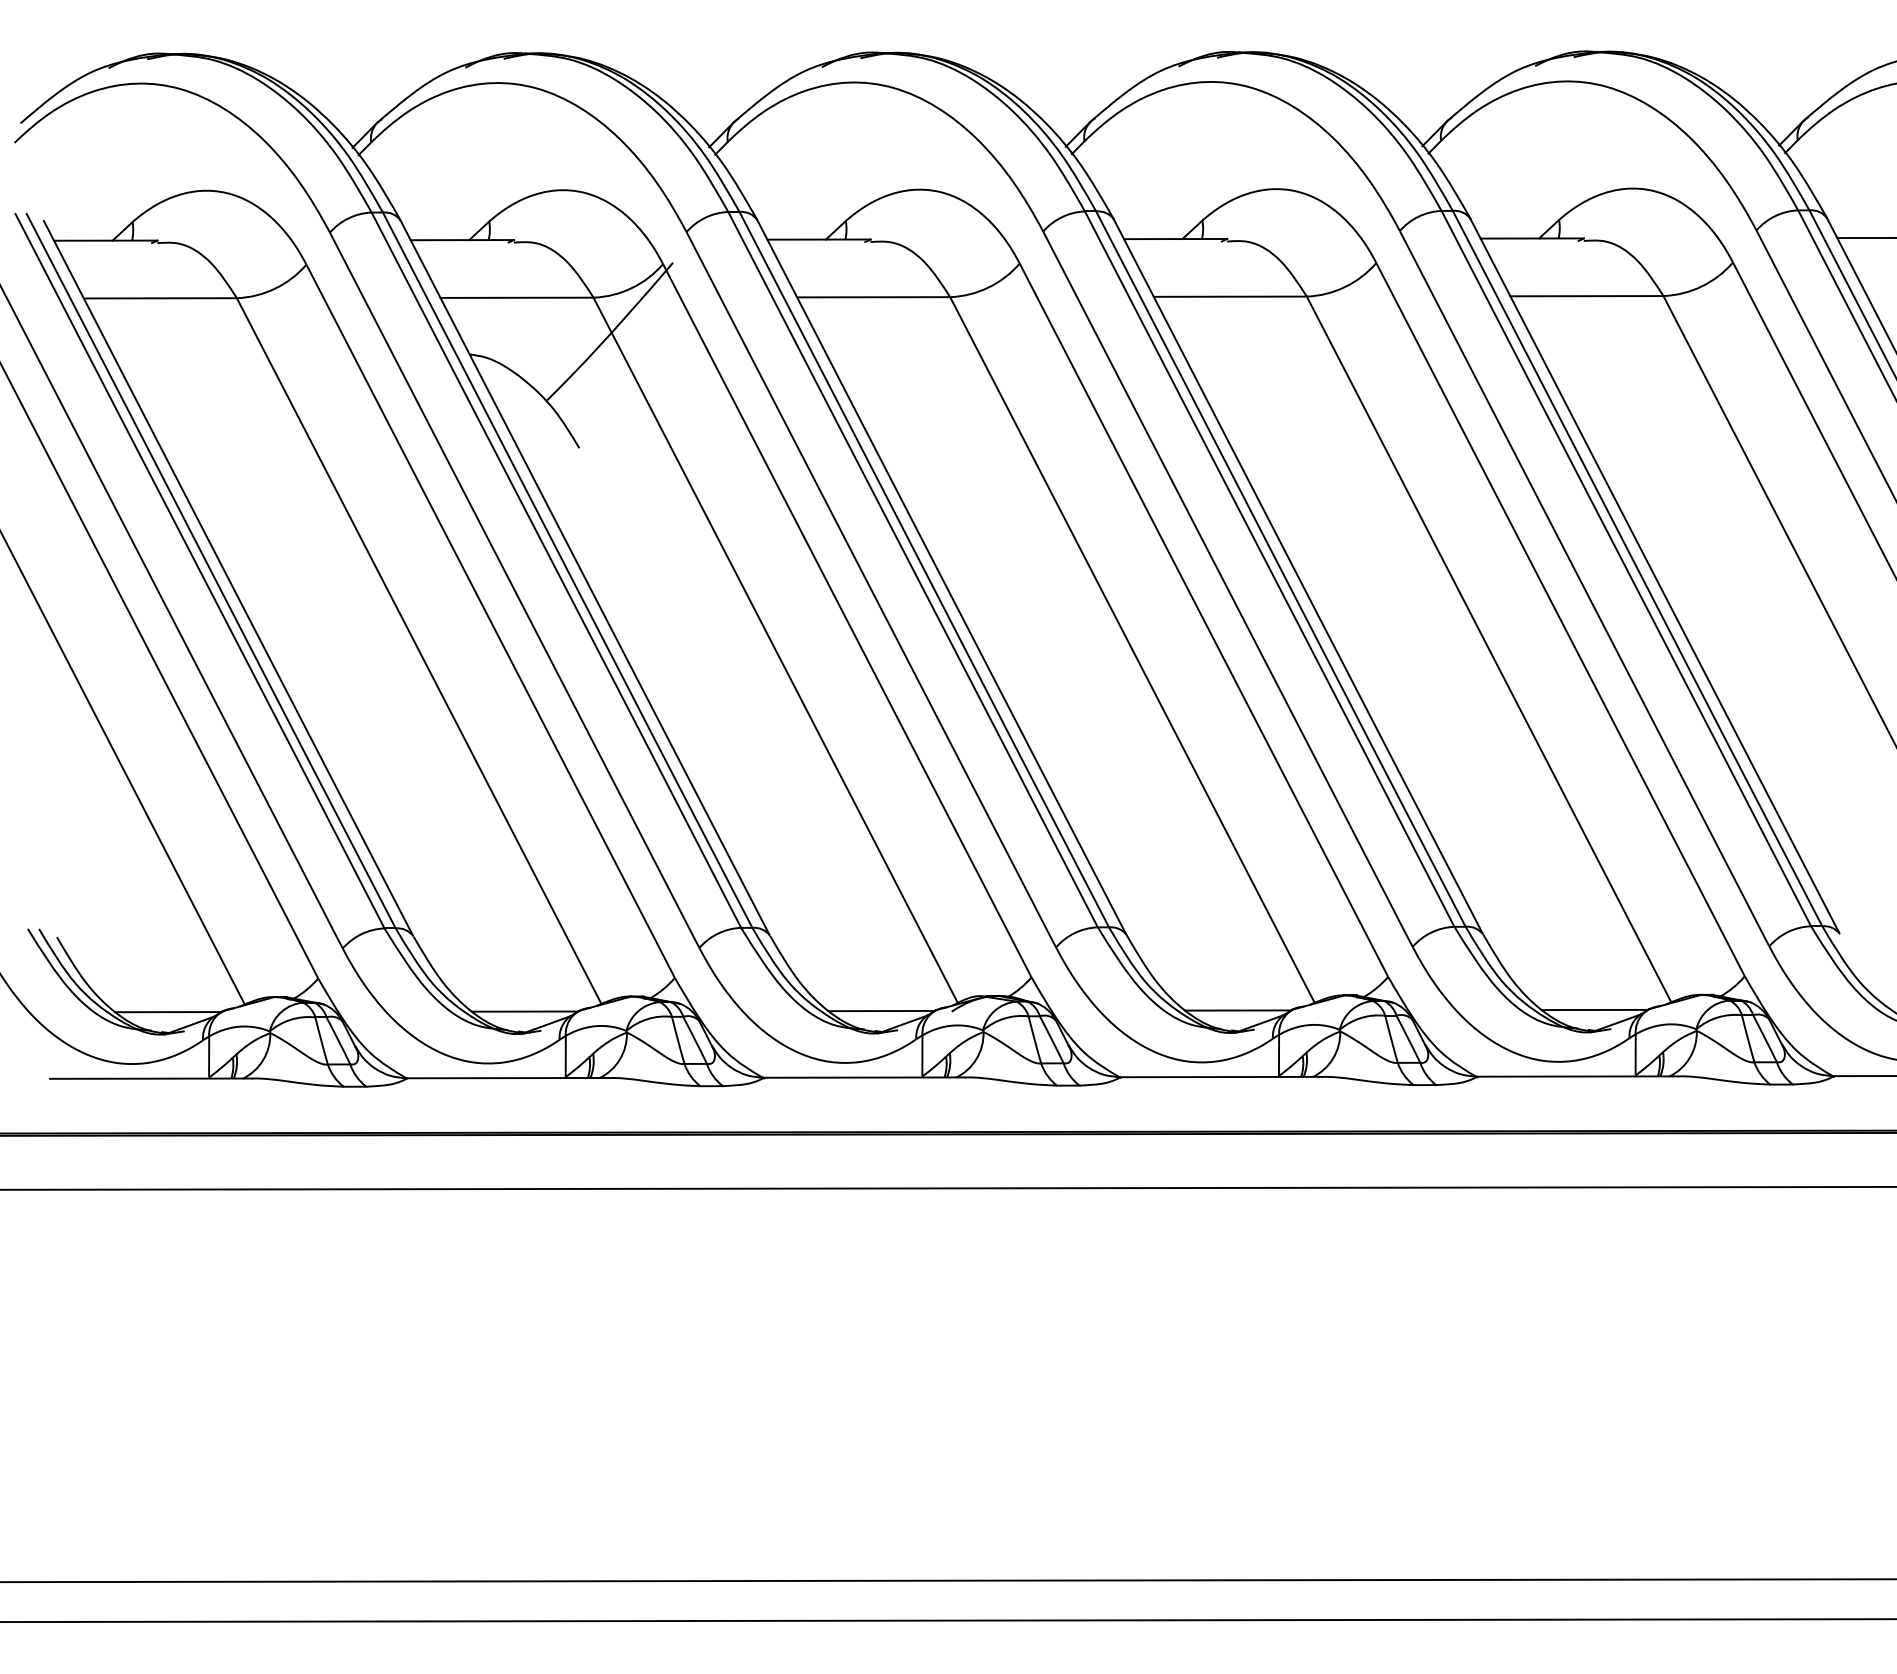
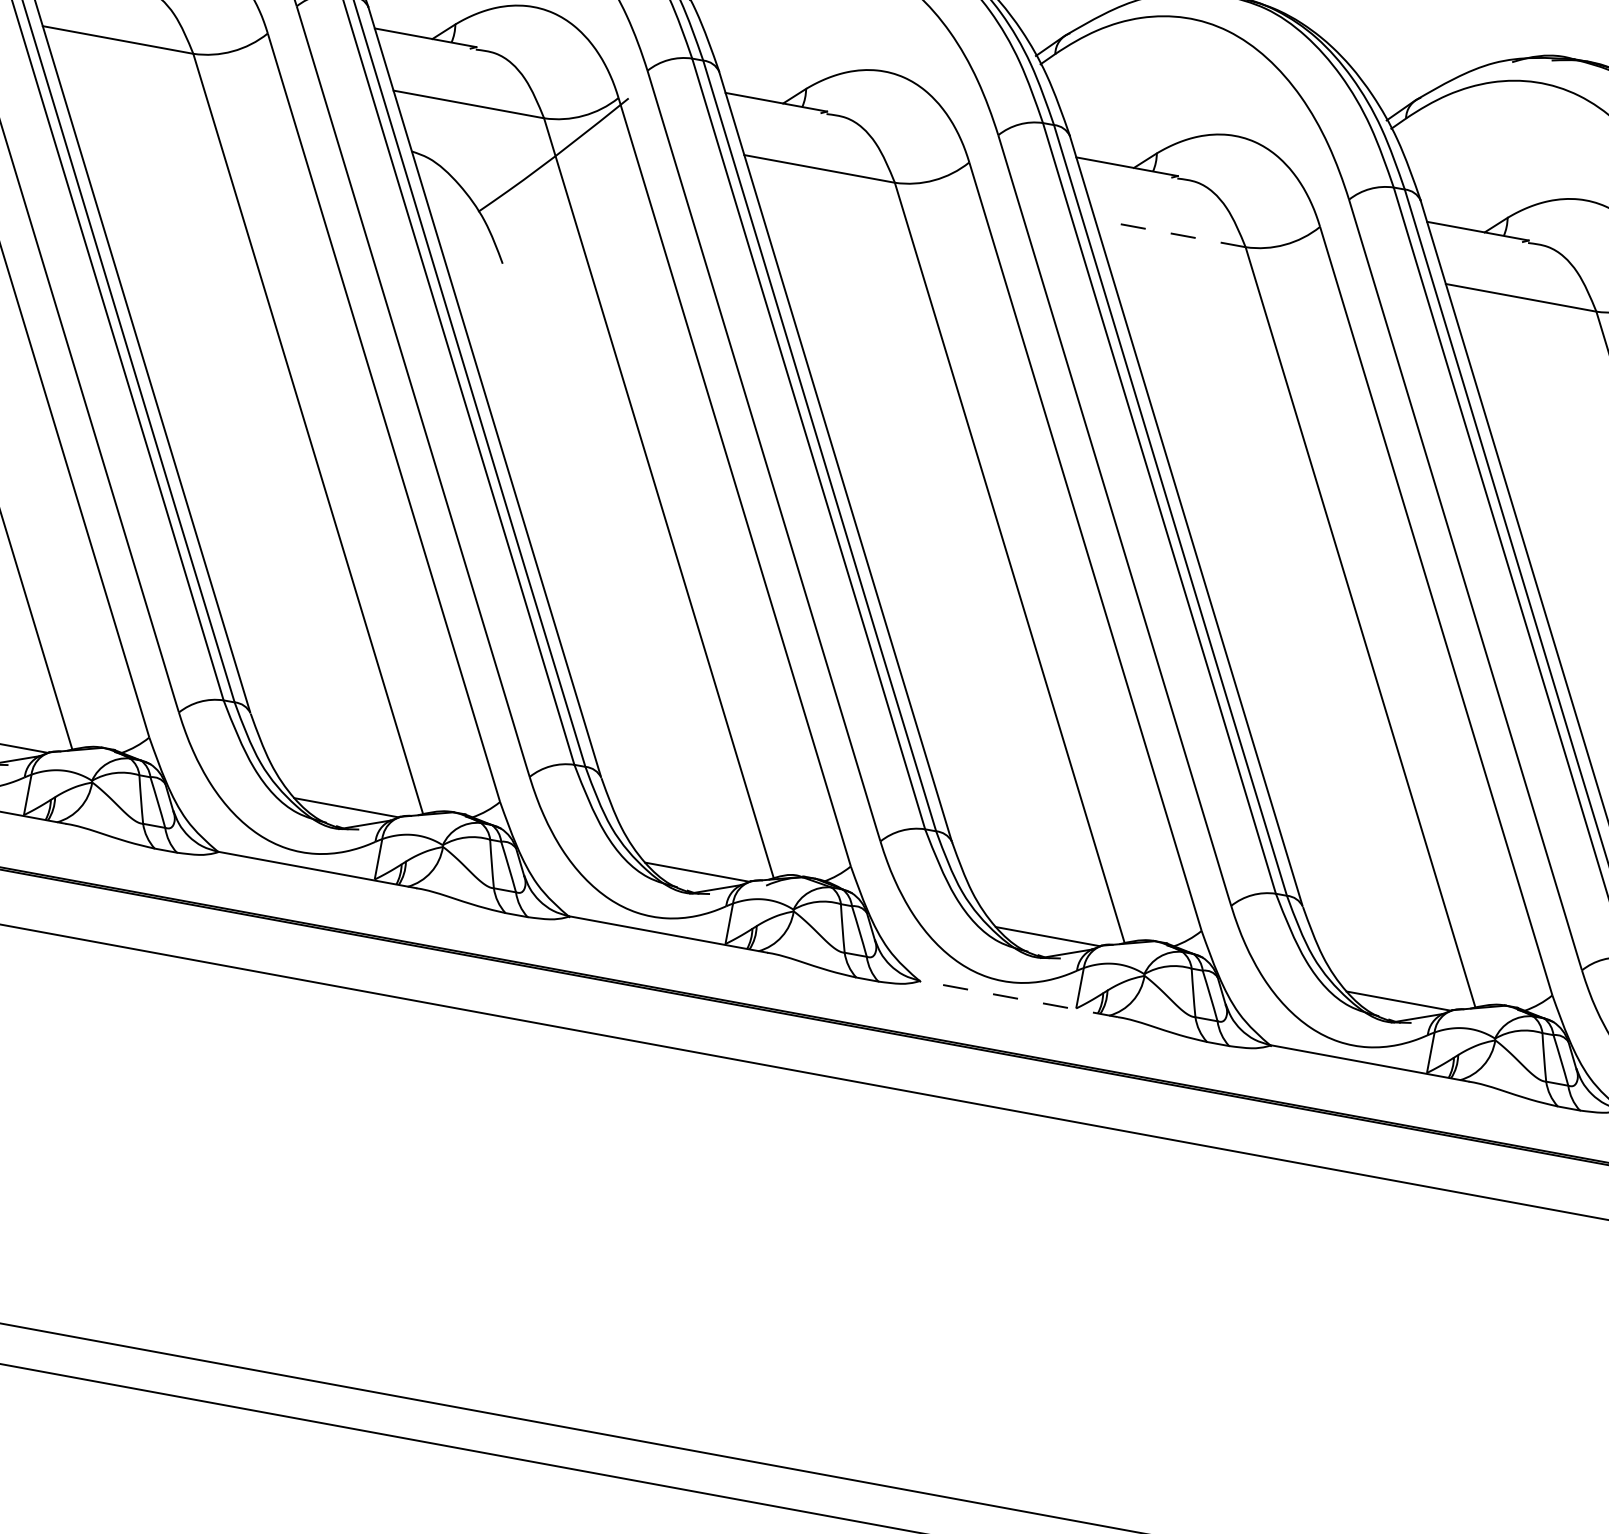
line: (1230, 296) -> (1170, 233), solid -> dashed
line: (1220, 1077) -> (1018, 999), solid -> dashed

